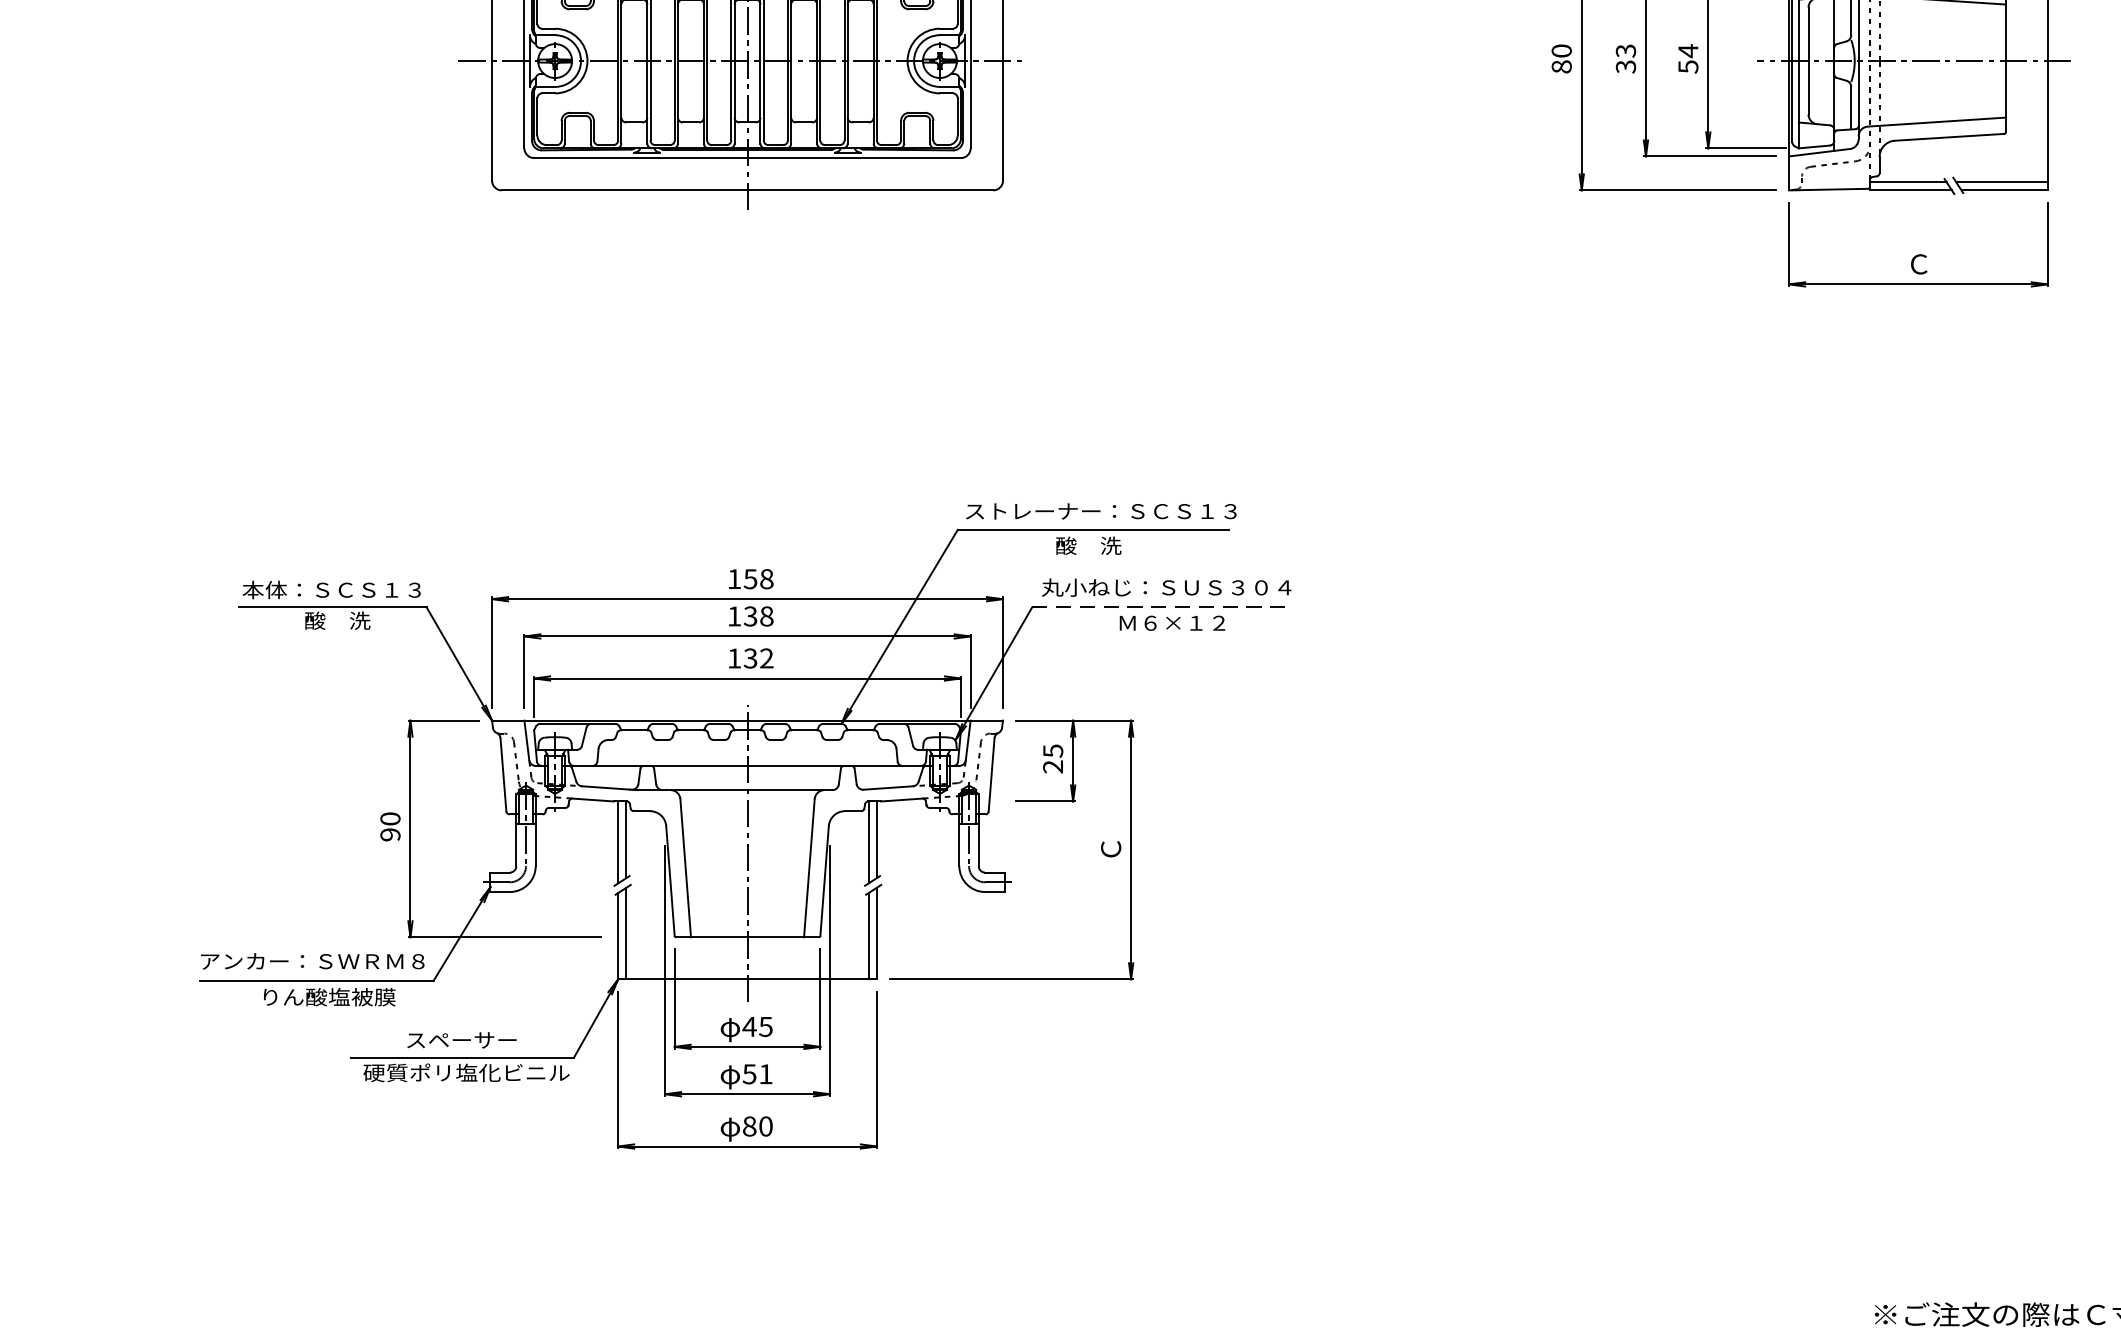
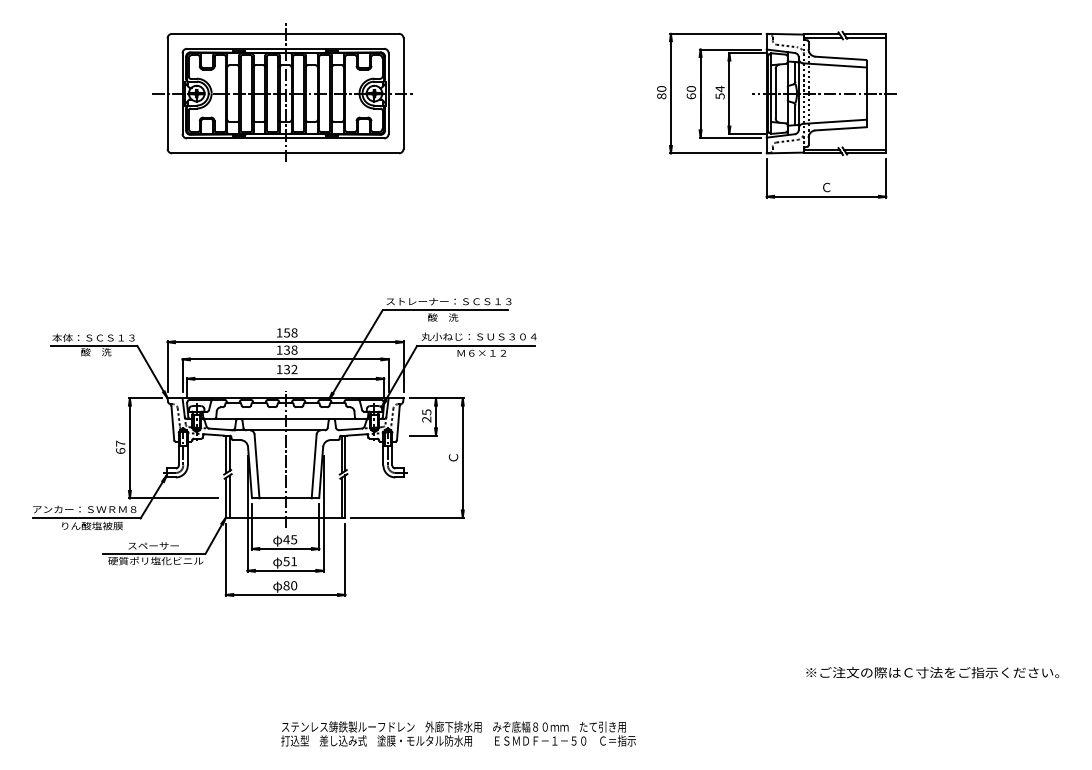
text: (1624, 58) -> (690, 92), 33 -> 60
line: (1158, 608) -> (475, 346), dashed -> solid
text: (390, 825) -> (120, 446), 90 -> 67

